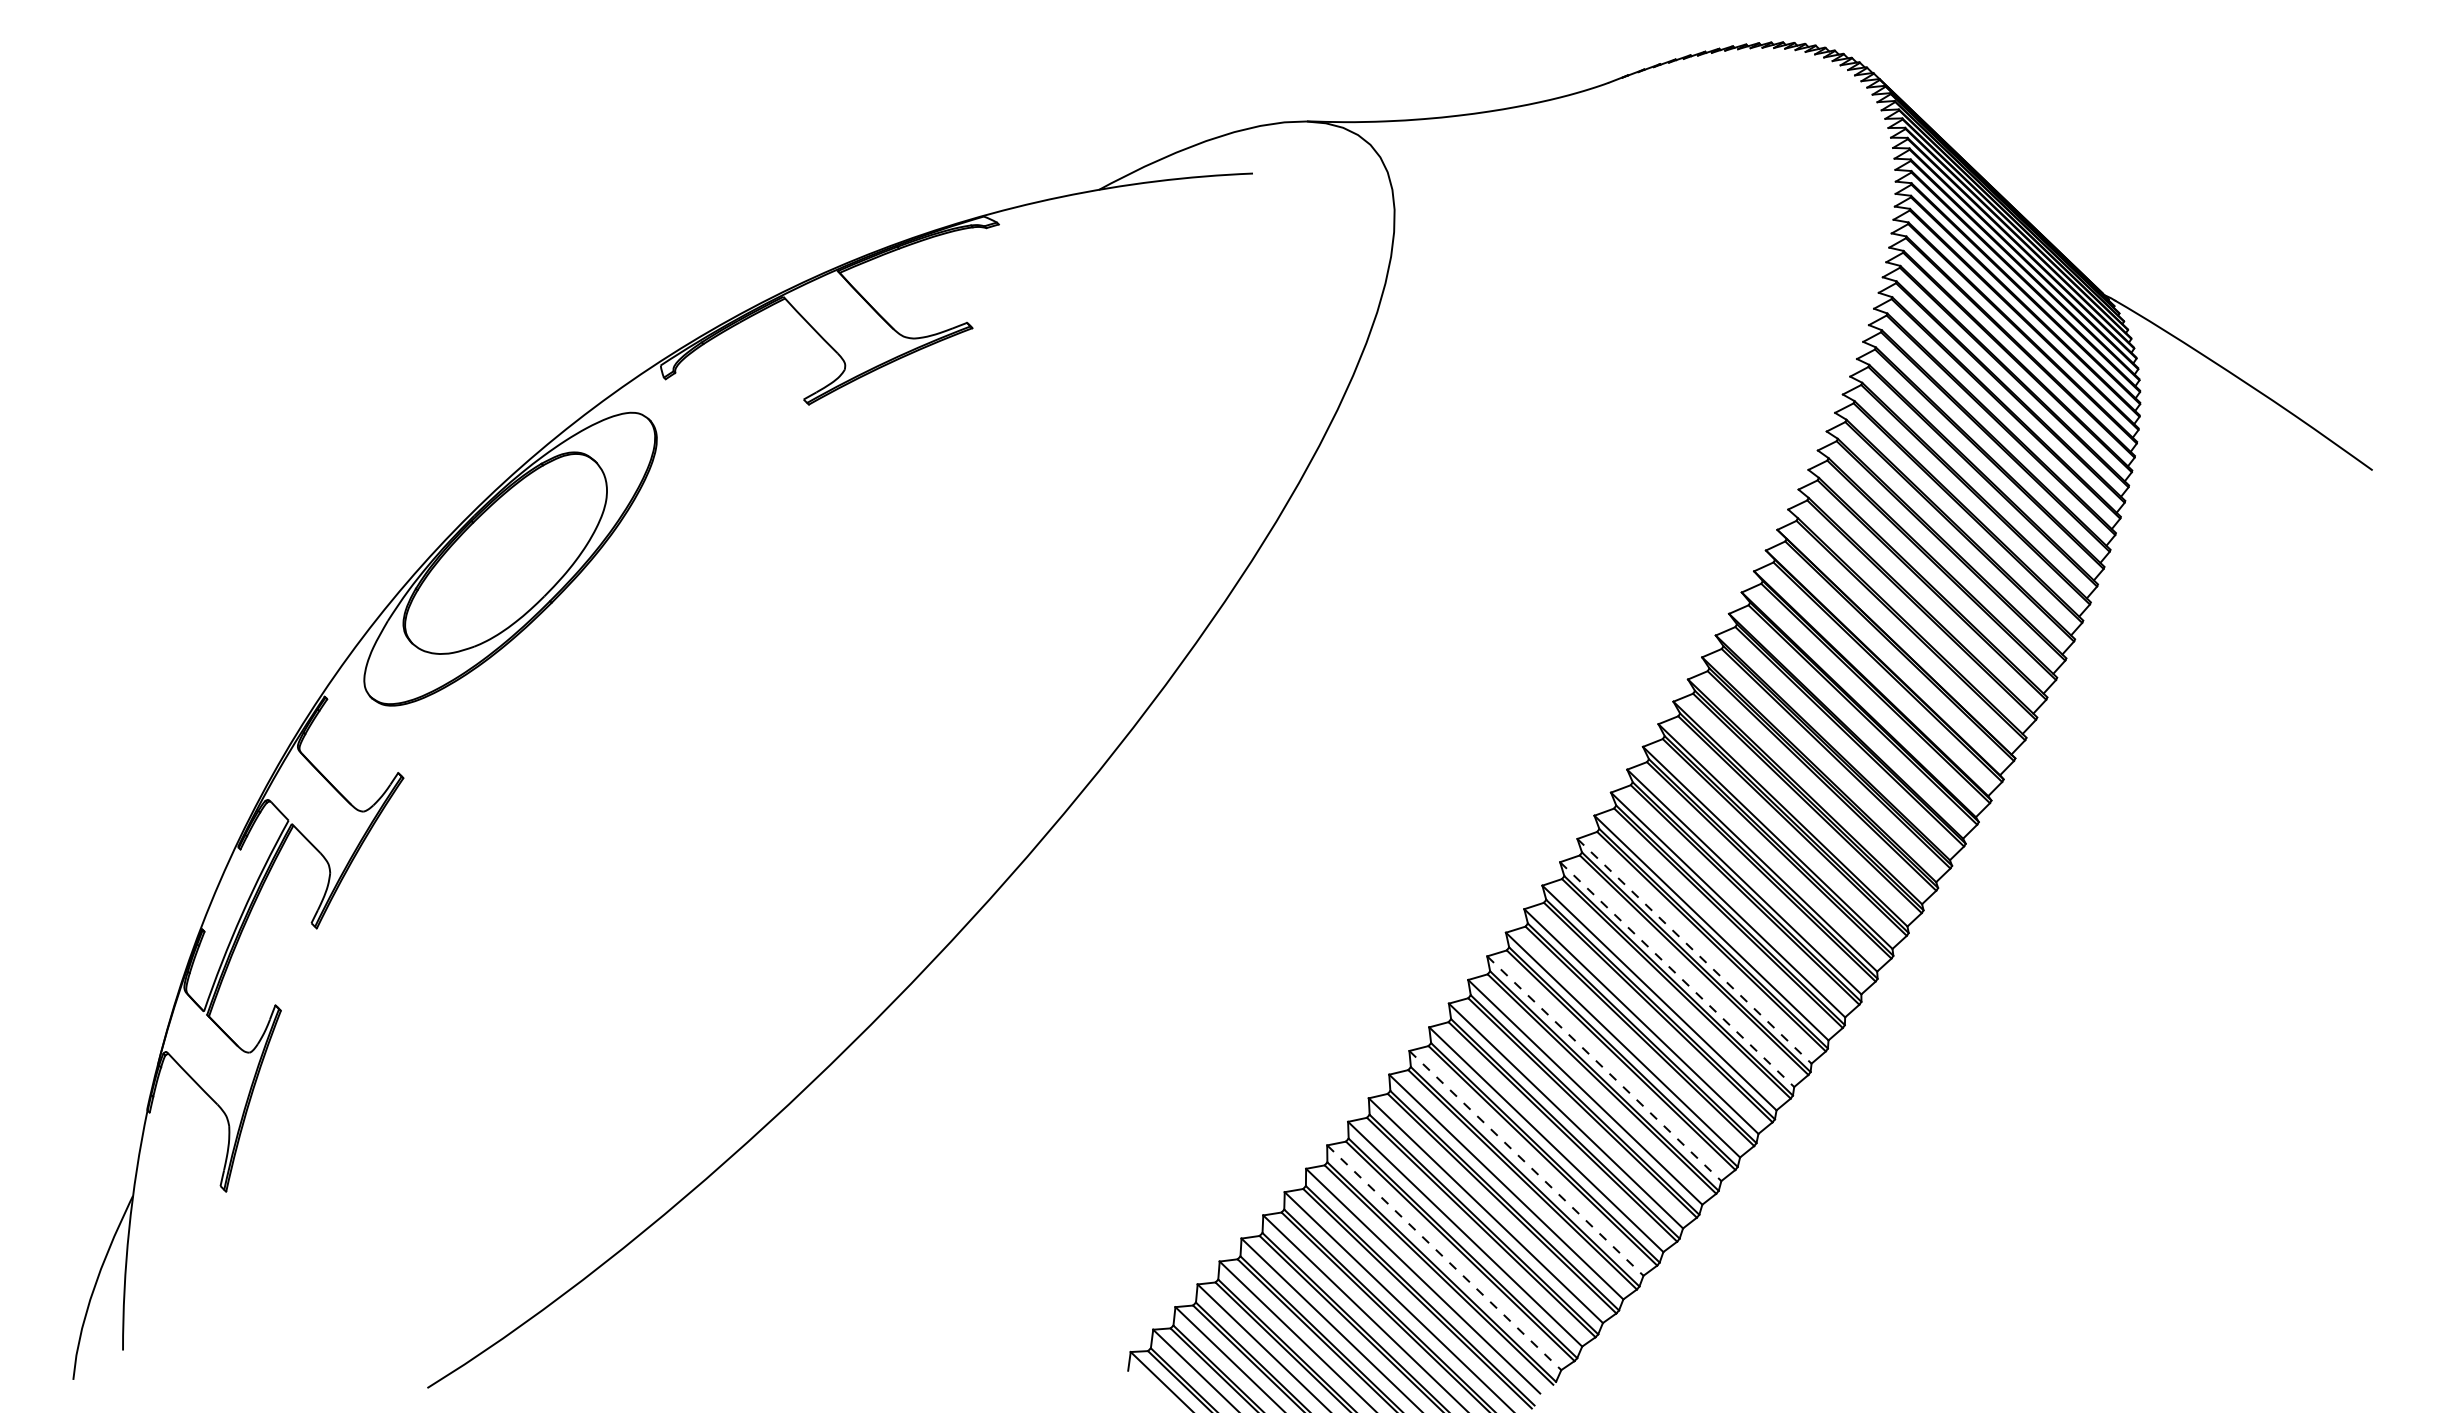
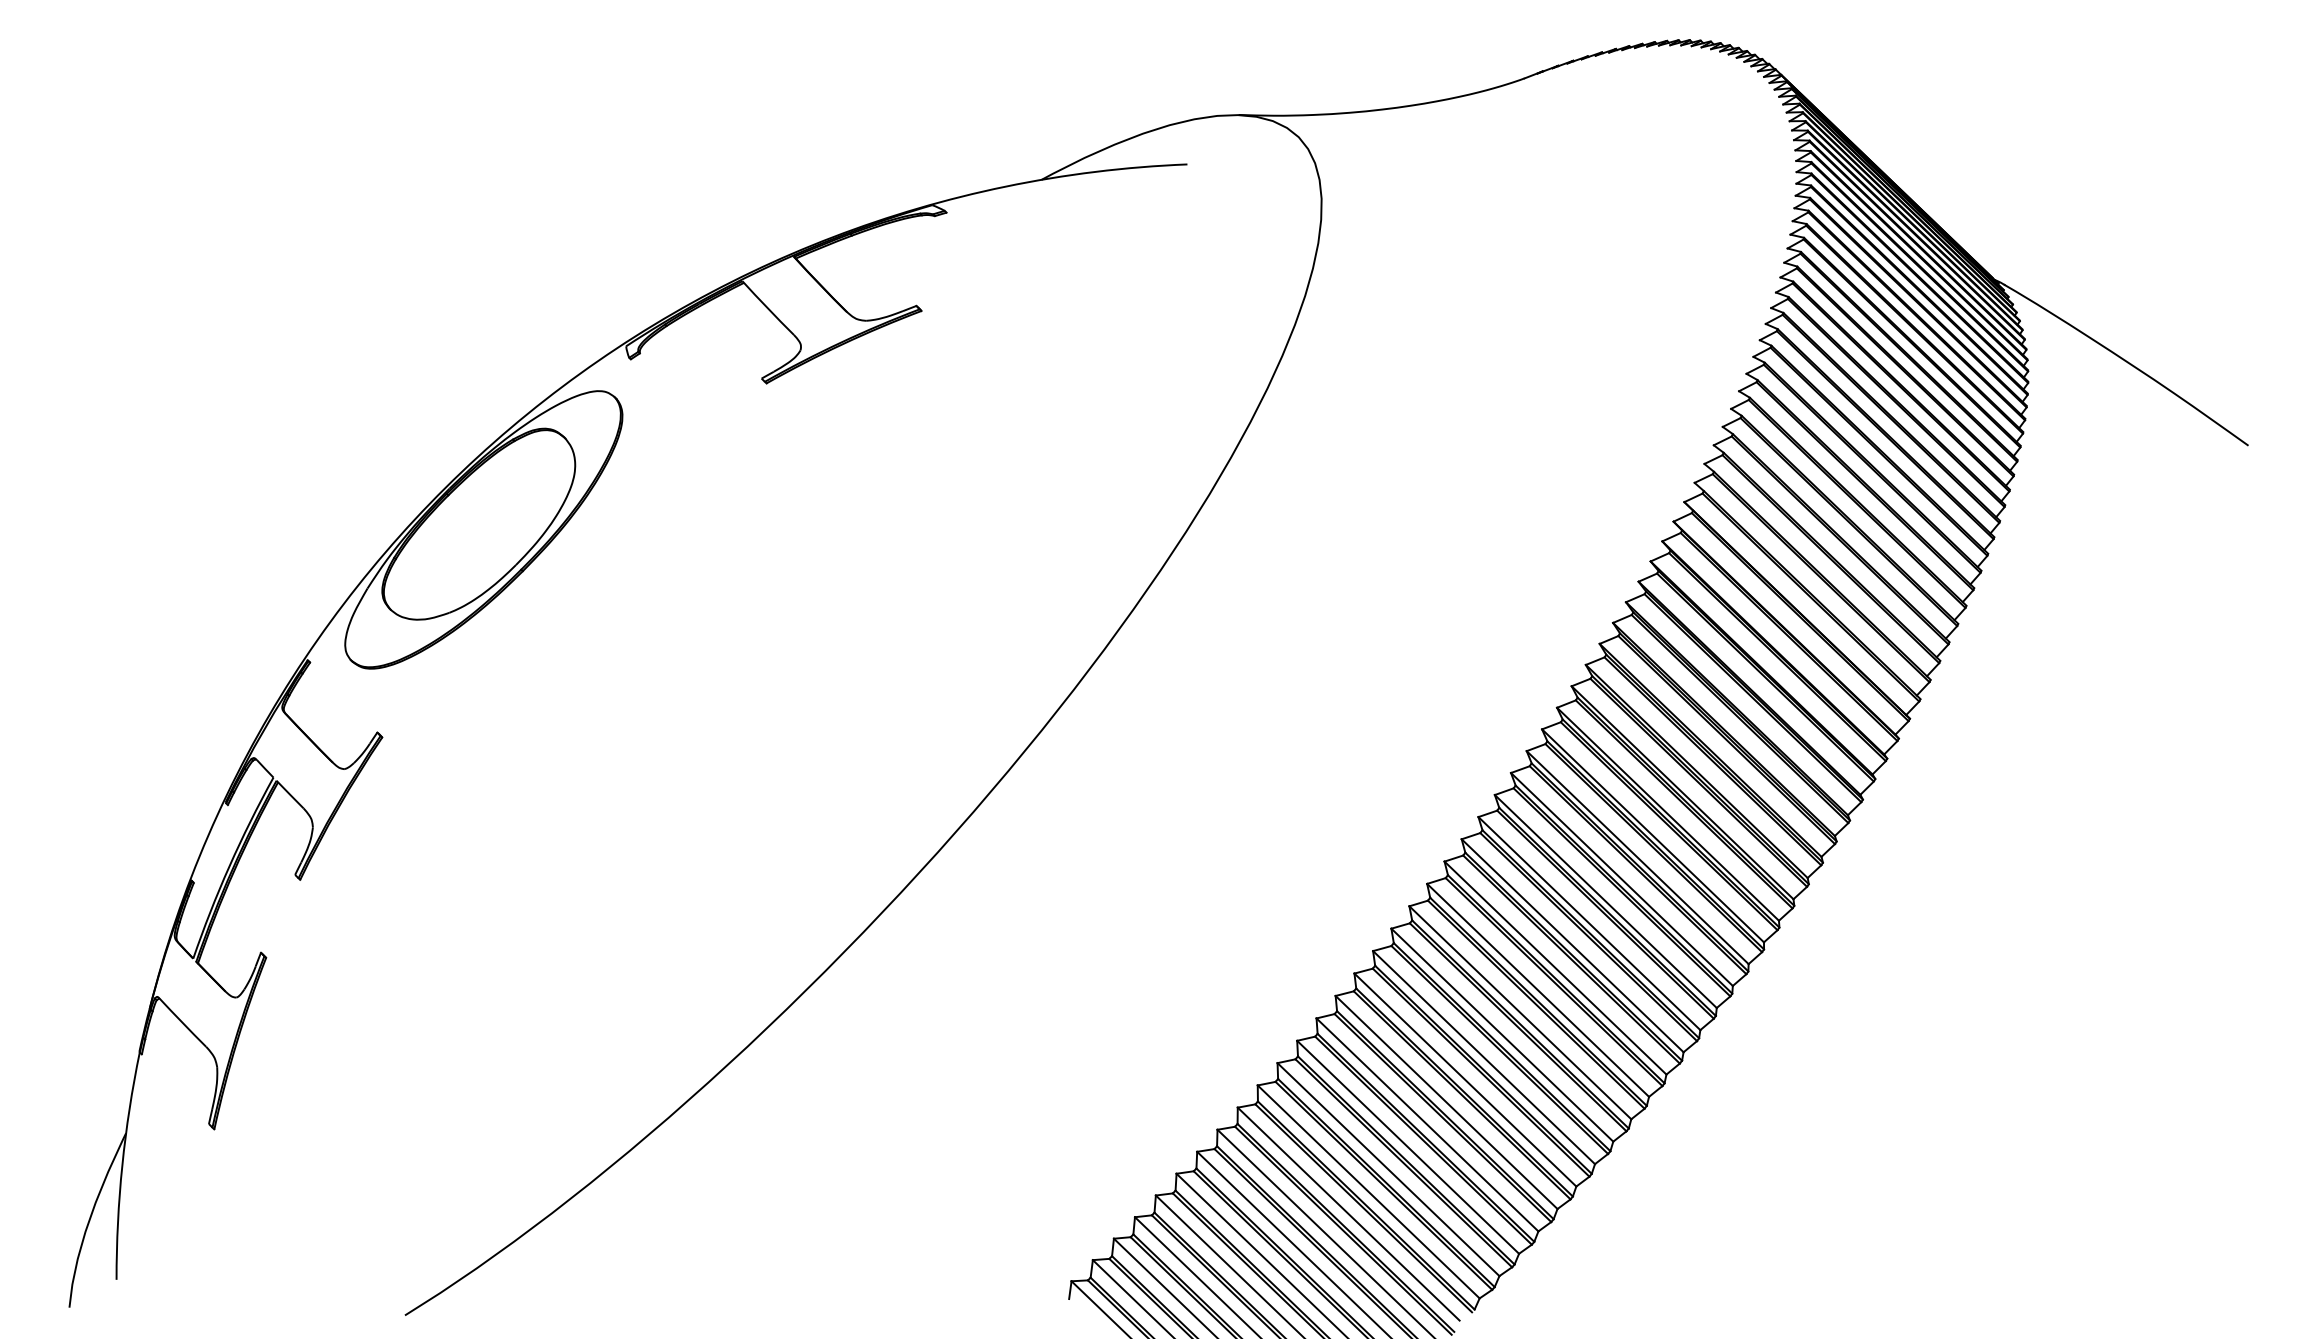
line: (1694, 951) -> (1605, 901), dashed -> solid
line: (1677, 974) -> (1589, 923), dashed -> solid
line: (1604, 1069) -> (1520, 1013), dashed -> solid
line: (1526, 1163) -> (1446, 1102), dashed -> solid
line: (1444, 1258) -> (1368, 1192), dashed -> solid

